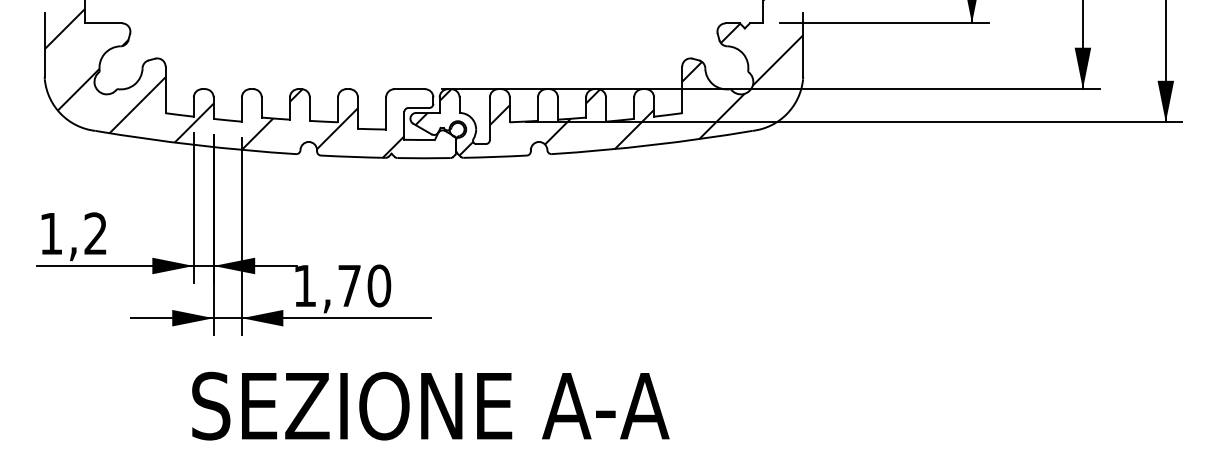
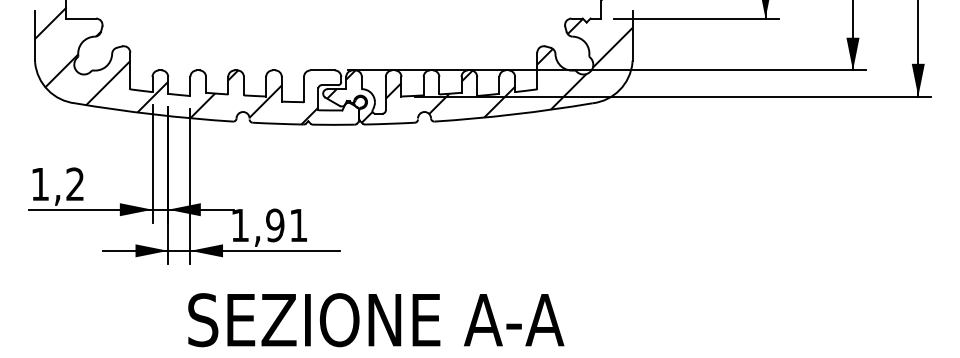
text: (364, 285) -> (286, 225), 1,70 -> 1,91
text: (430, 405) -> (376, 319), moved

